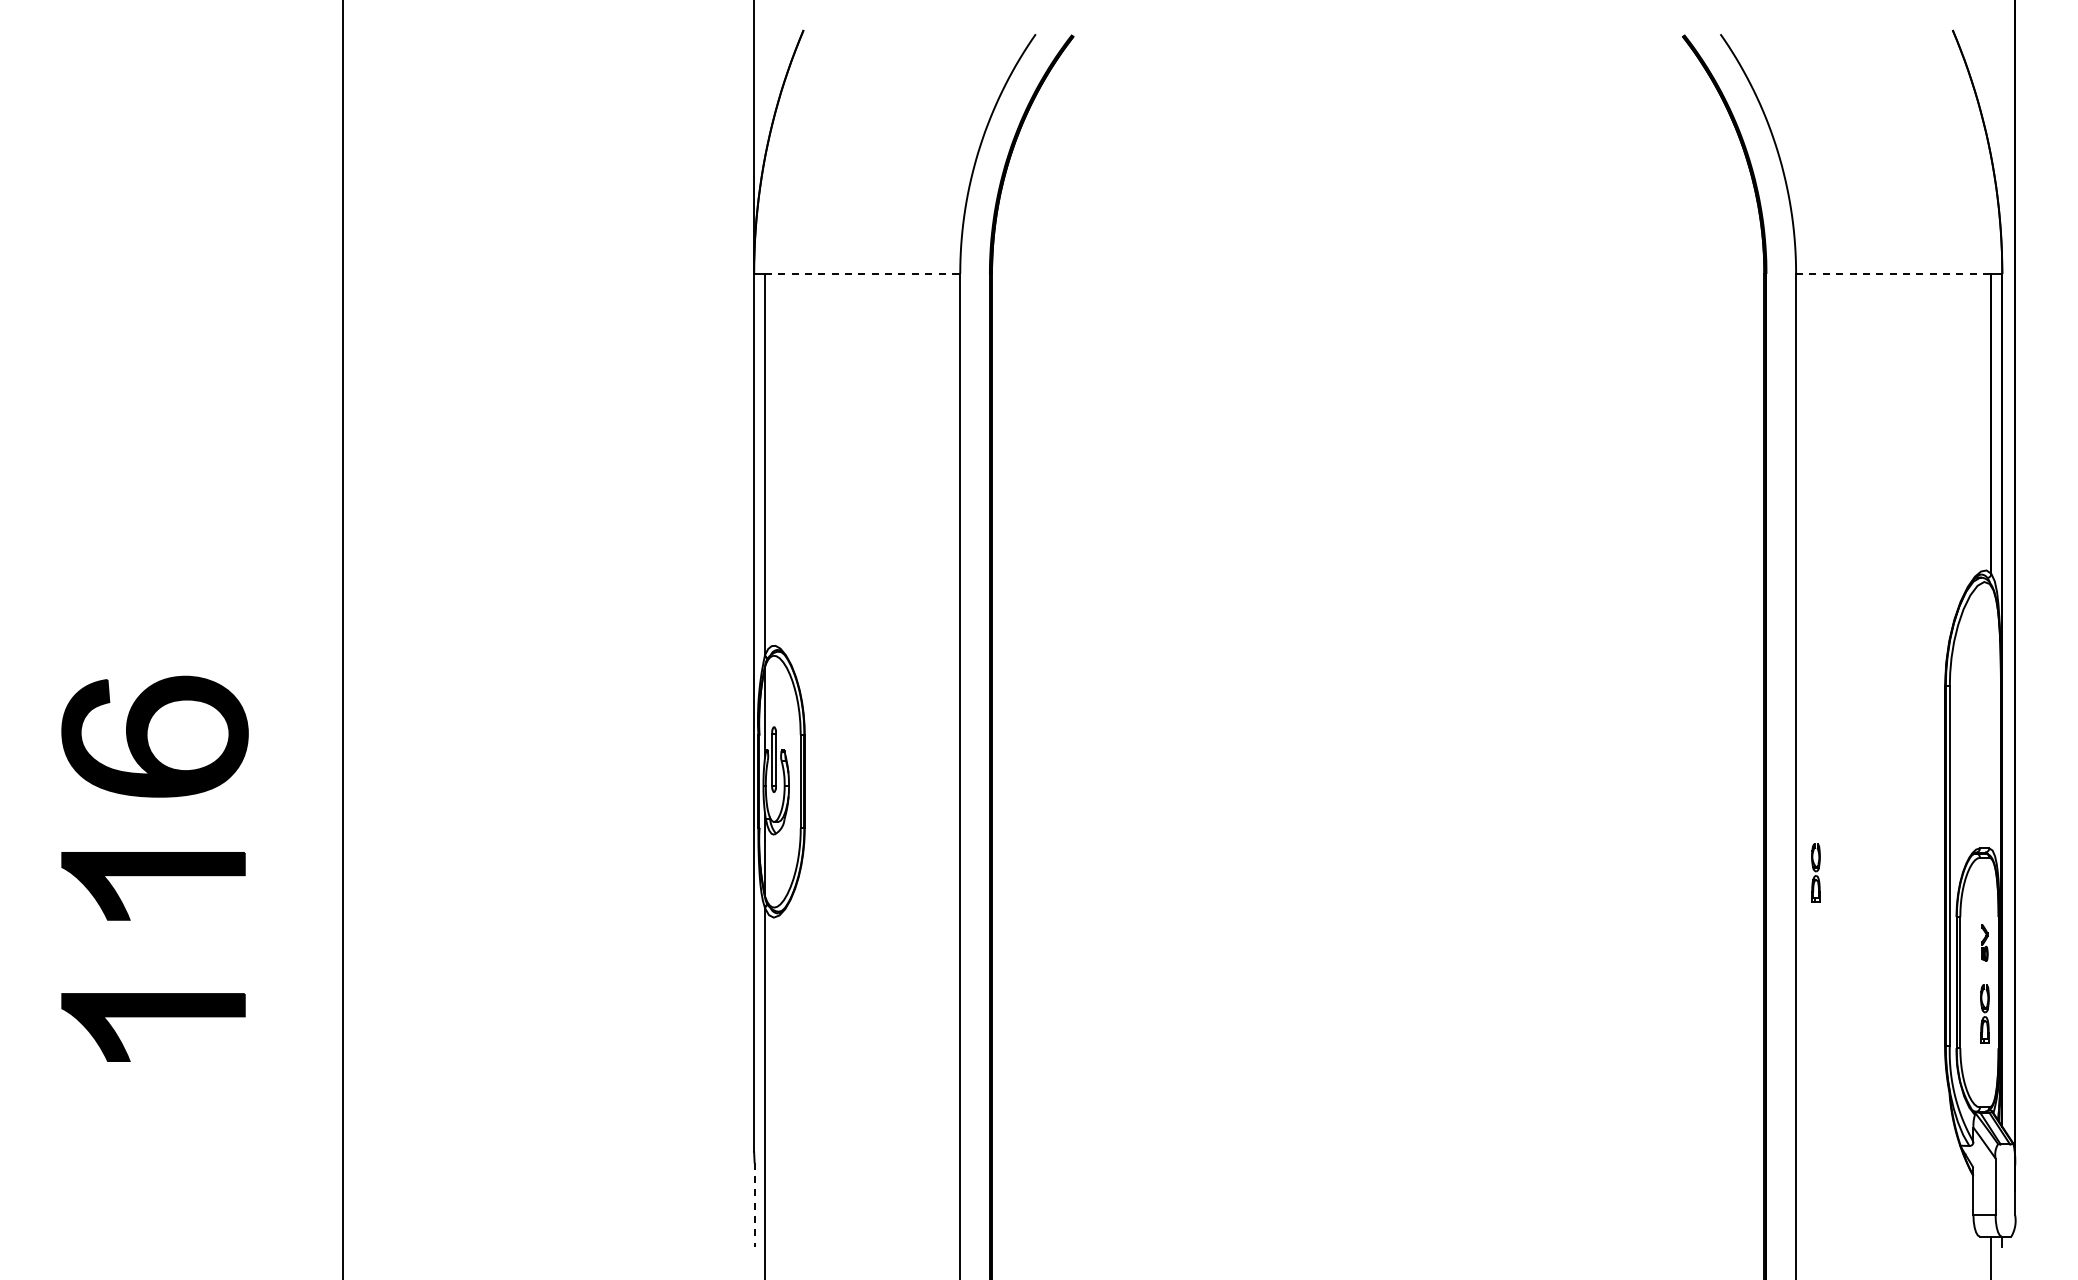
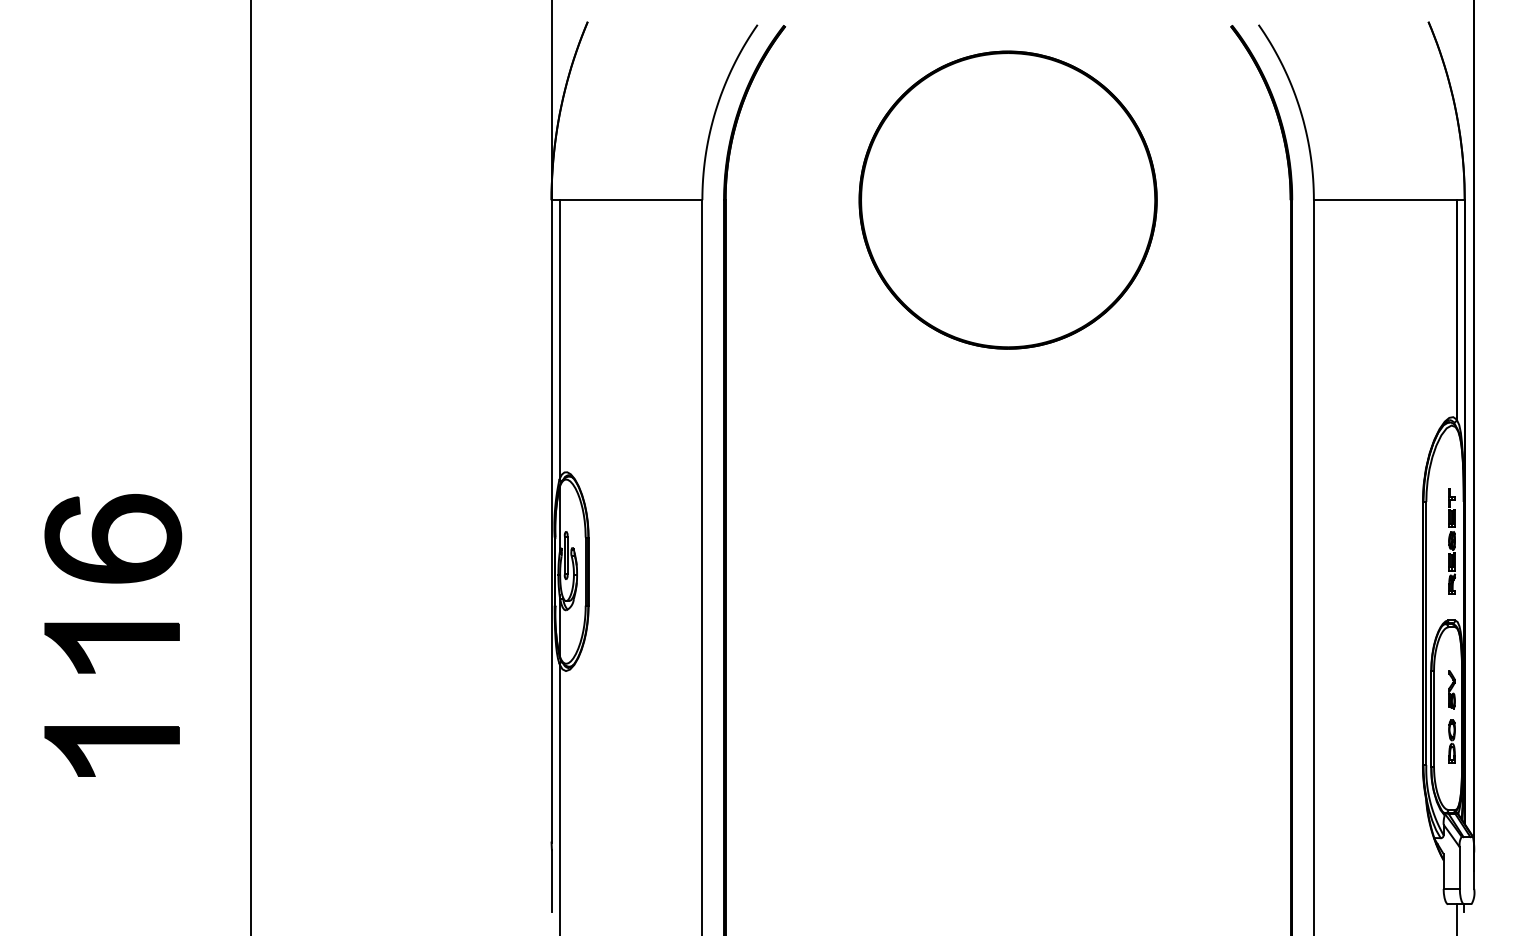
line: (862, 273) -> (630, 199), dashed -> solid
part: (1378, 273) -> (1008, 199), added
line: (1893, 273) -> (1385, 199), dashed -> solid
part: (1984, 740) -> (1451, 541), added
part: (1815, 872) -> (1328, 638), removed
part: (1984, 942) -> (1451, 689), size x1.43
line: (754, 1205) -> (551, 881), dashed -> solid

